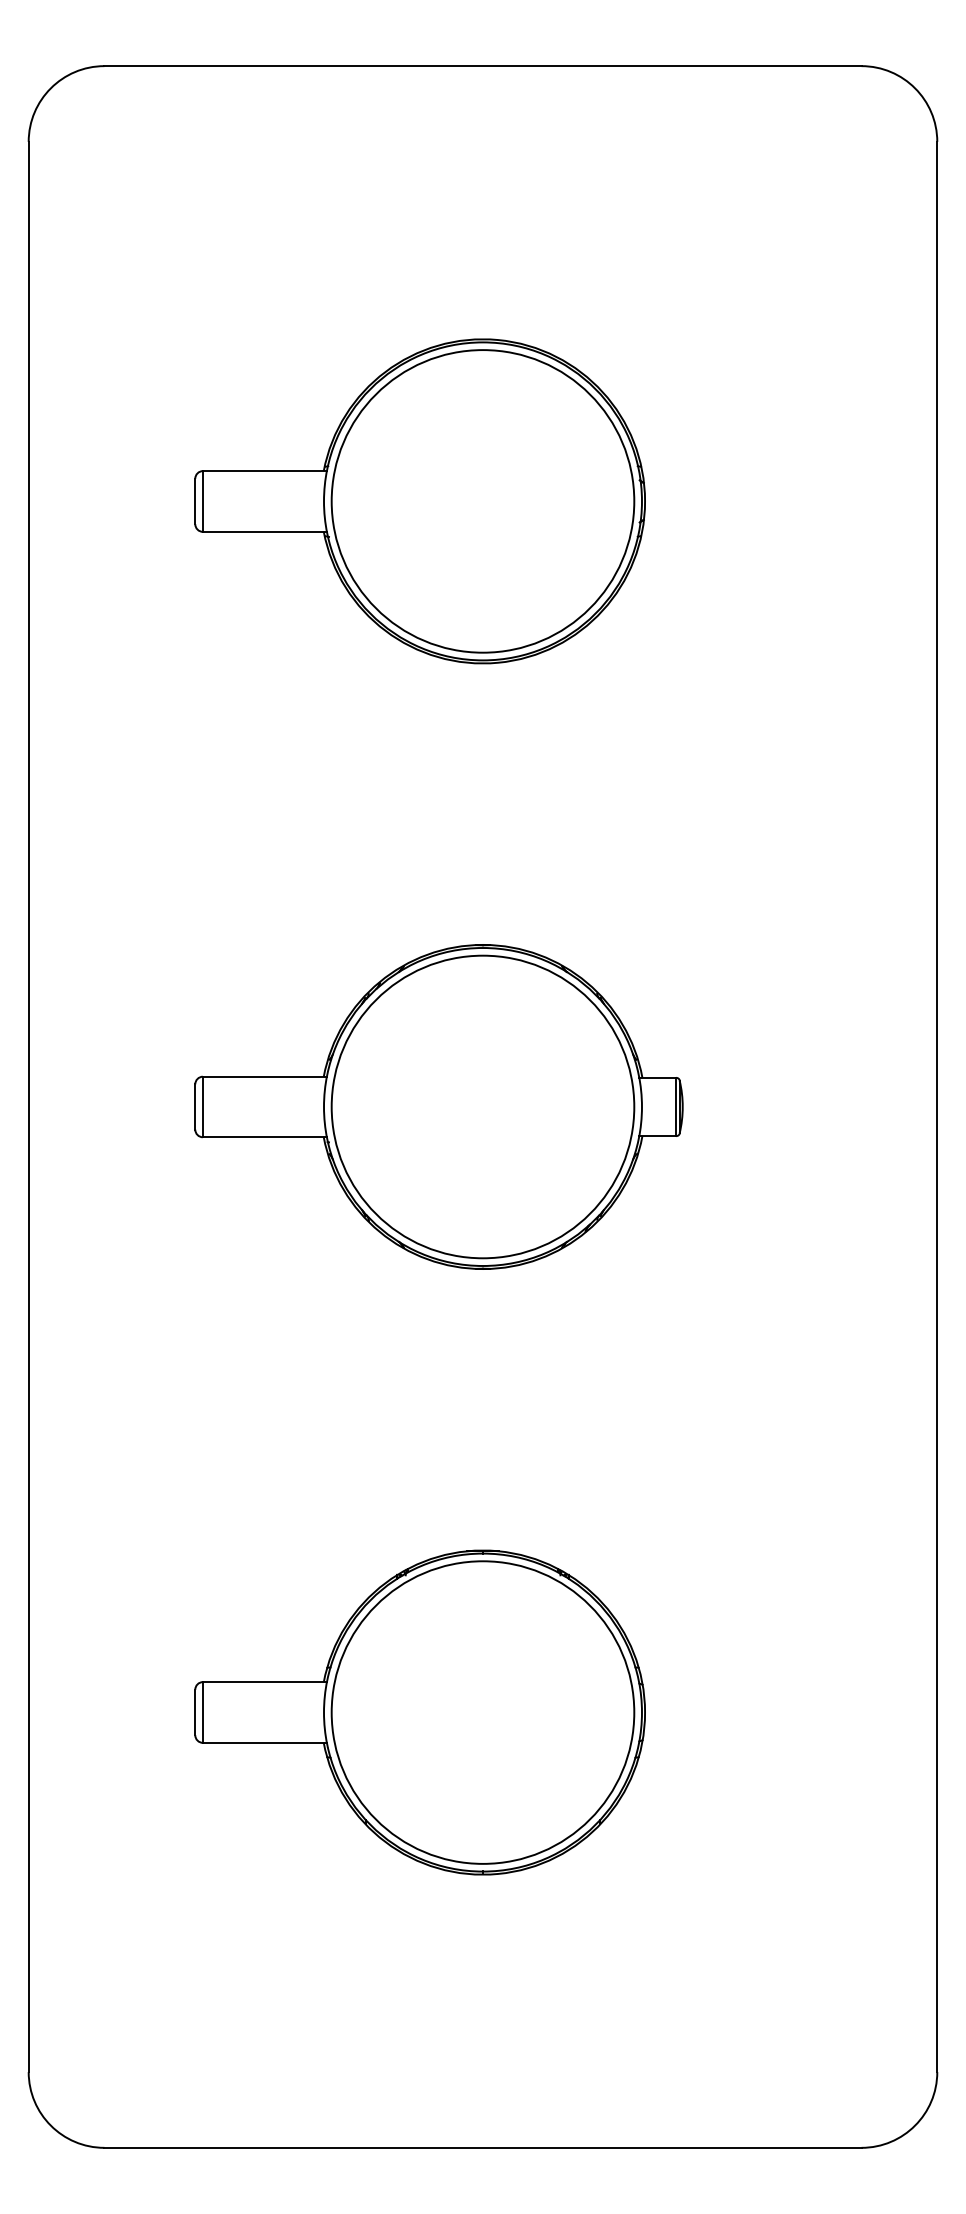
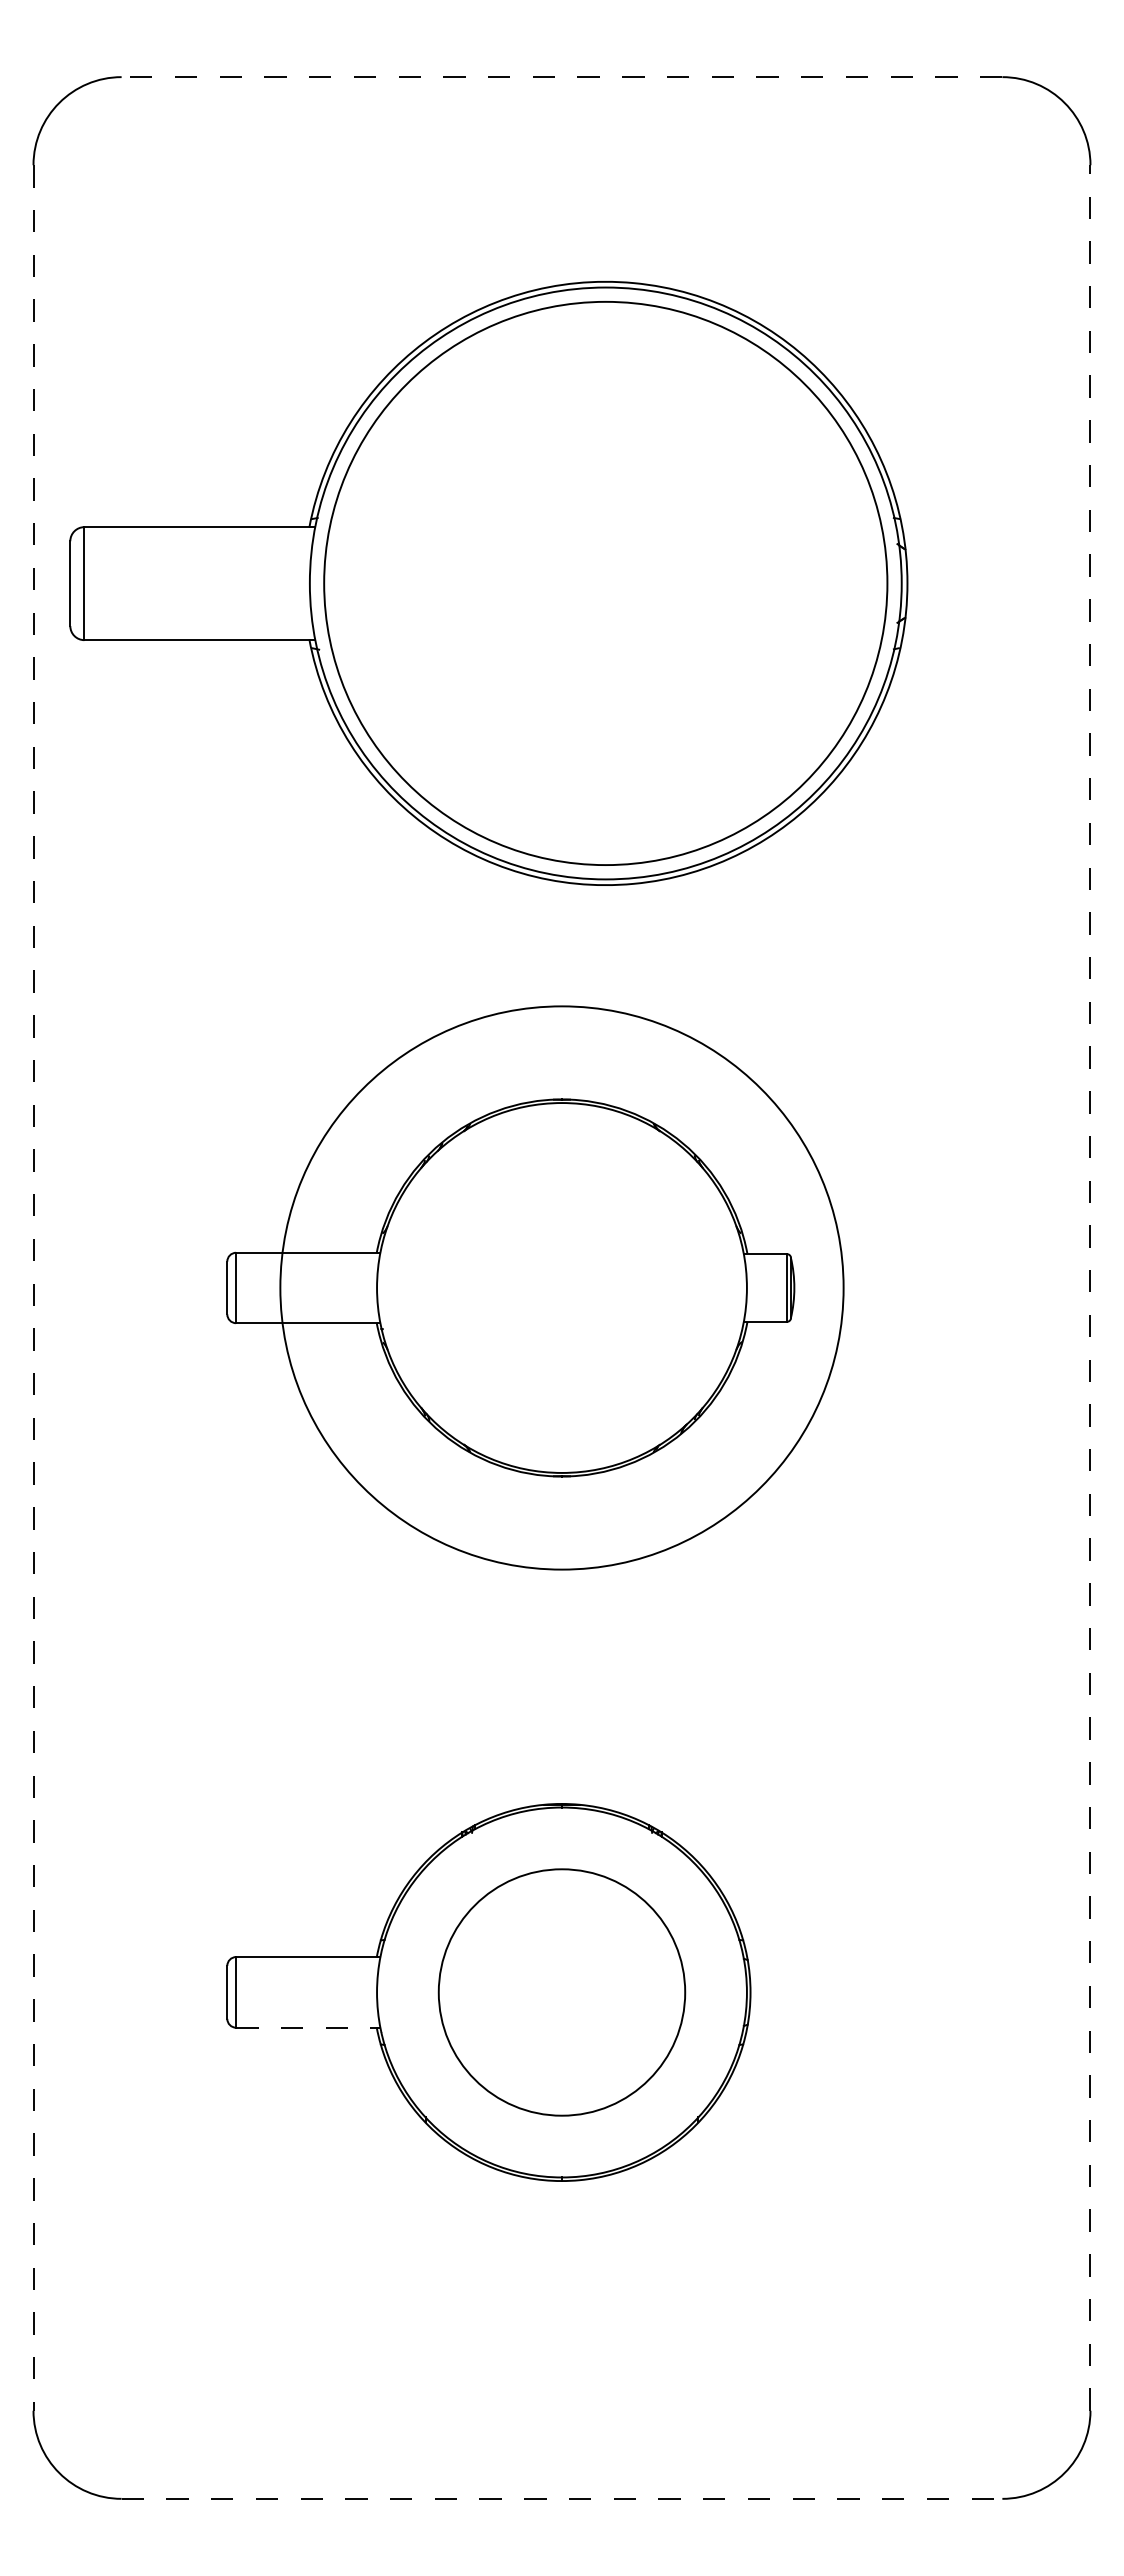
line: (482, 66) -> (561, 77), solid -> dashed
part: (419, 501) -> (488, 583), size x1.6
circle: (482, 1106) -> (561, 1287), size x1.6
line: (28, 1107) -> (33, 1288), solid -> dashed
line: (937, 1107) -> (1090, 1288), solid -> dashed
circle: (482, 1712) -> (561, 1992), size x0.7
line: (265, 1742) -> (308, 2027), solid -> dashed
line: (483, 2147) -> (562, 2498), solid -> dashed

